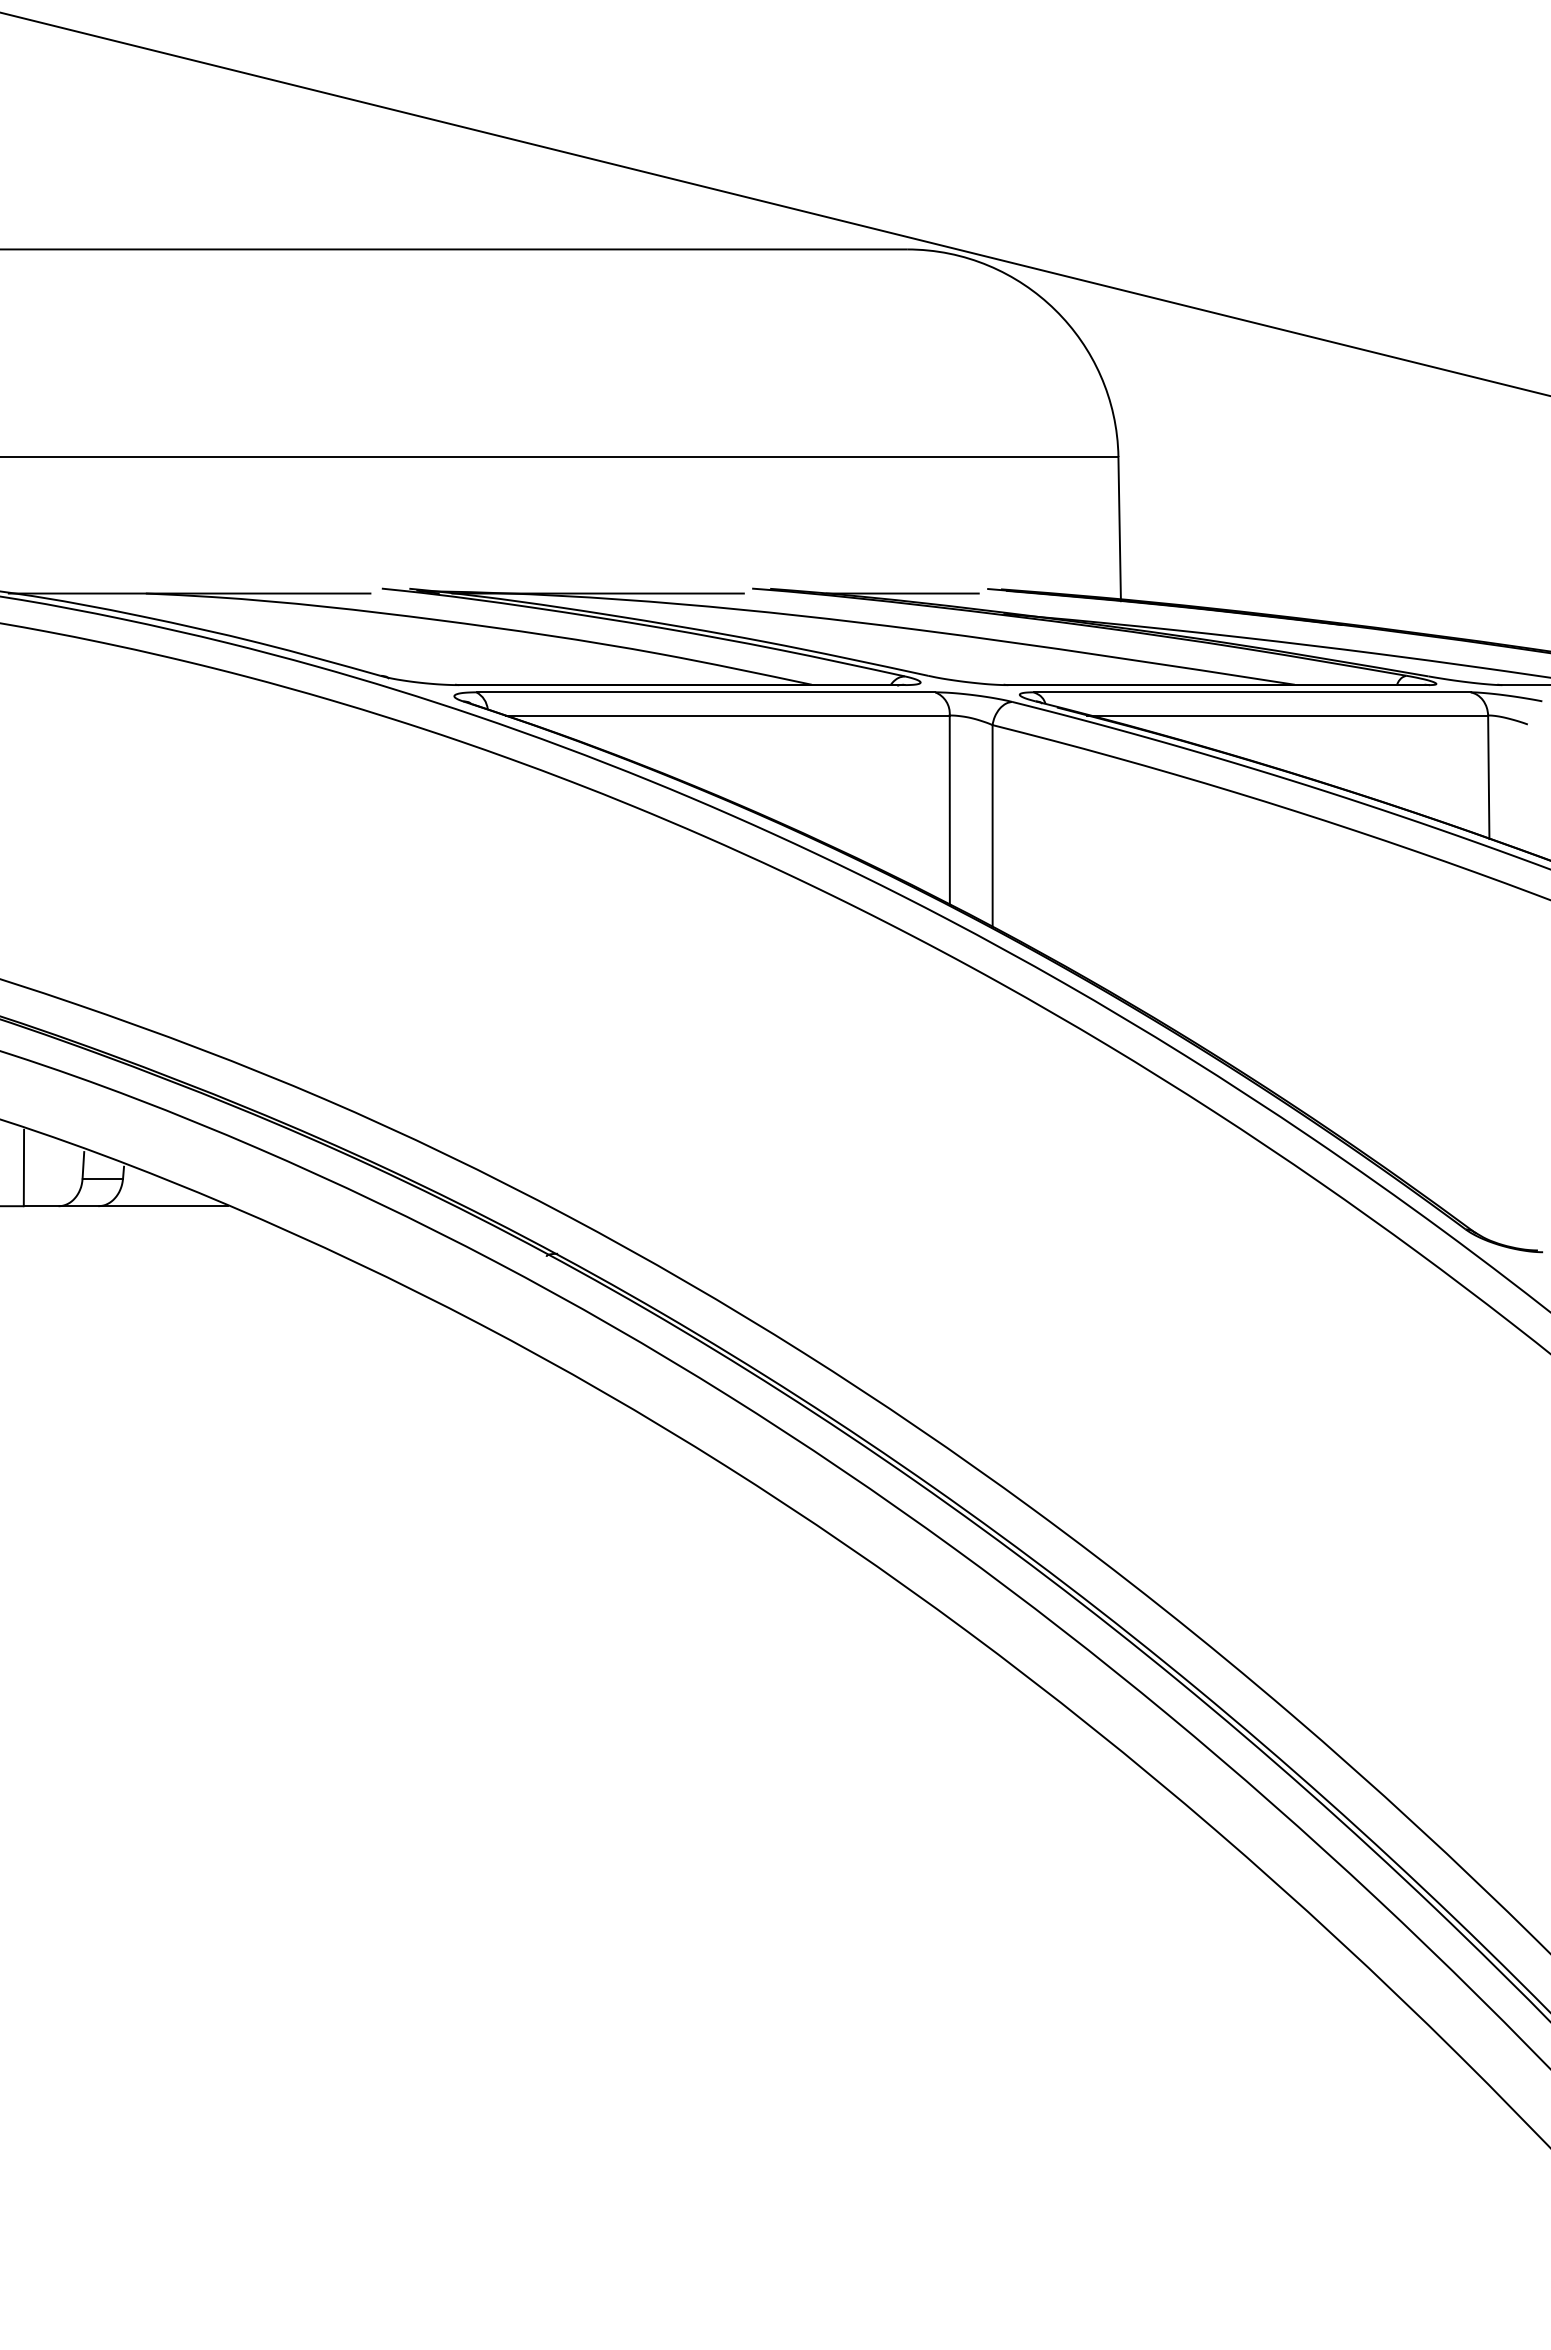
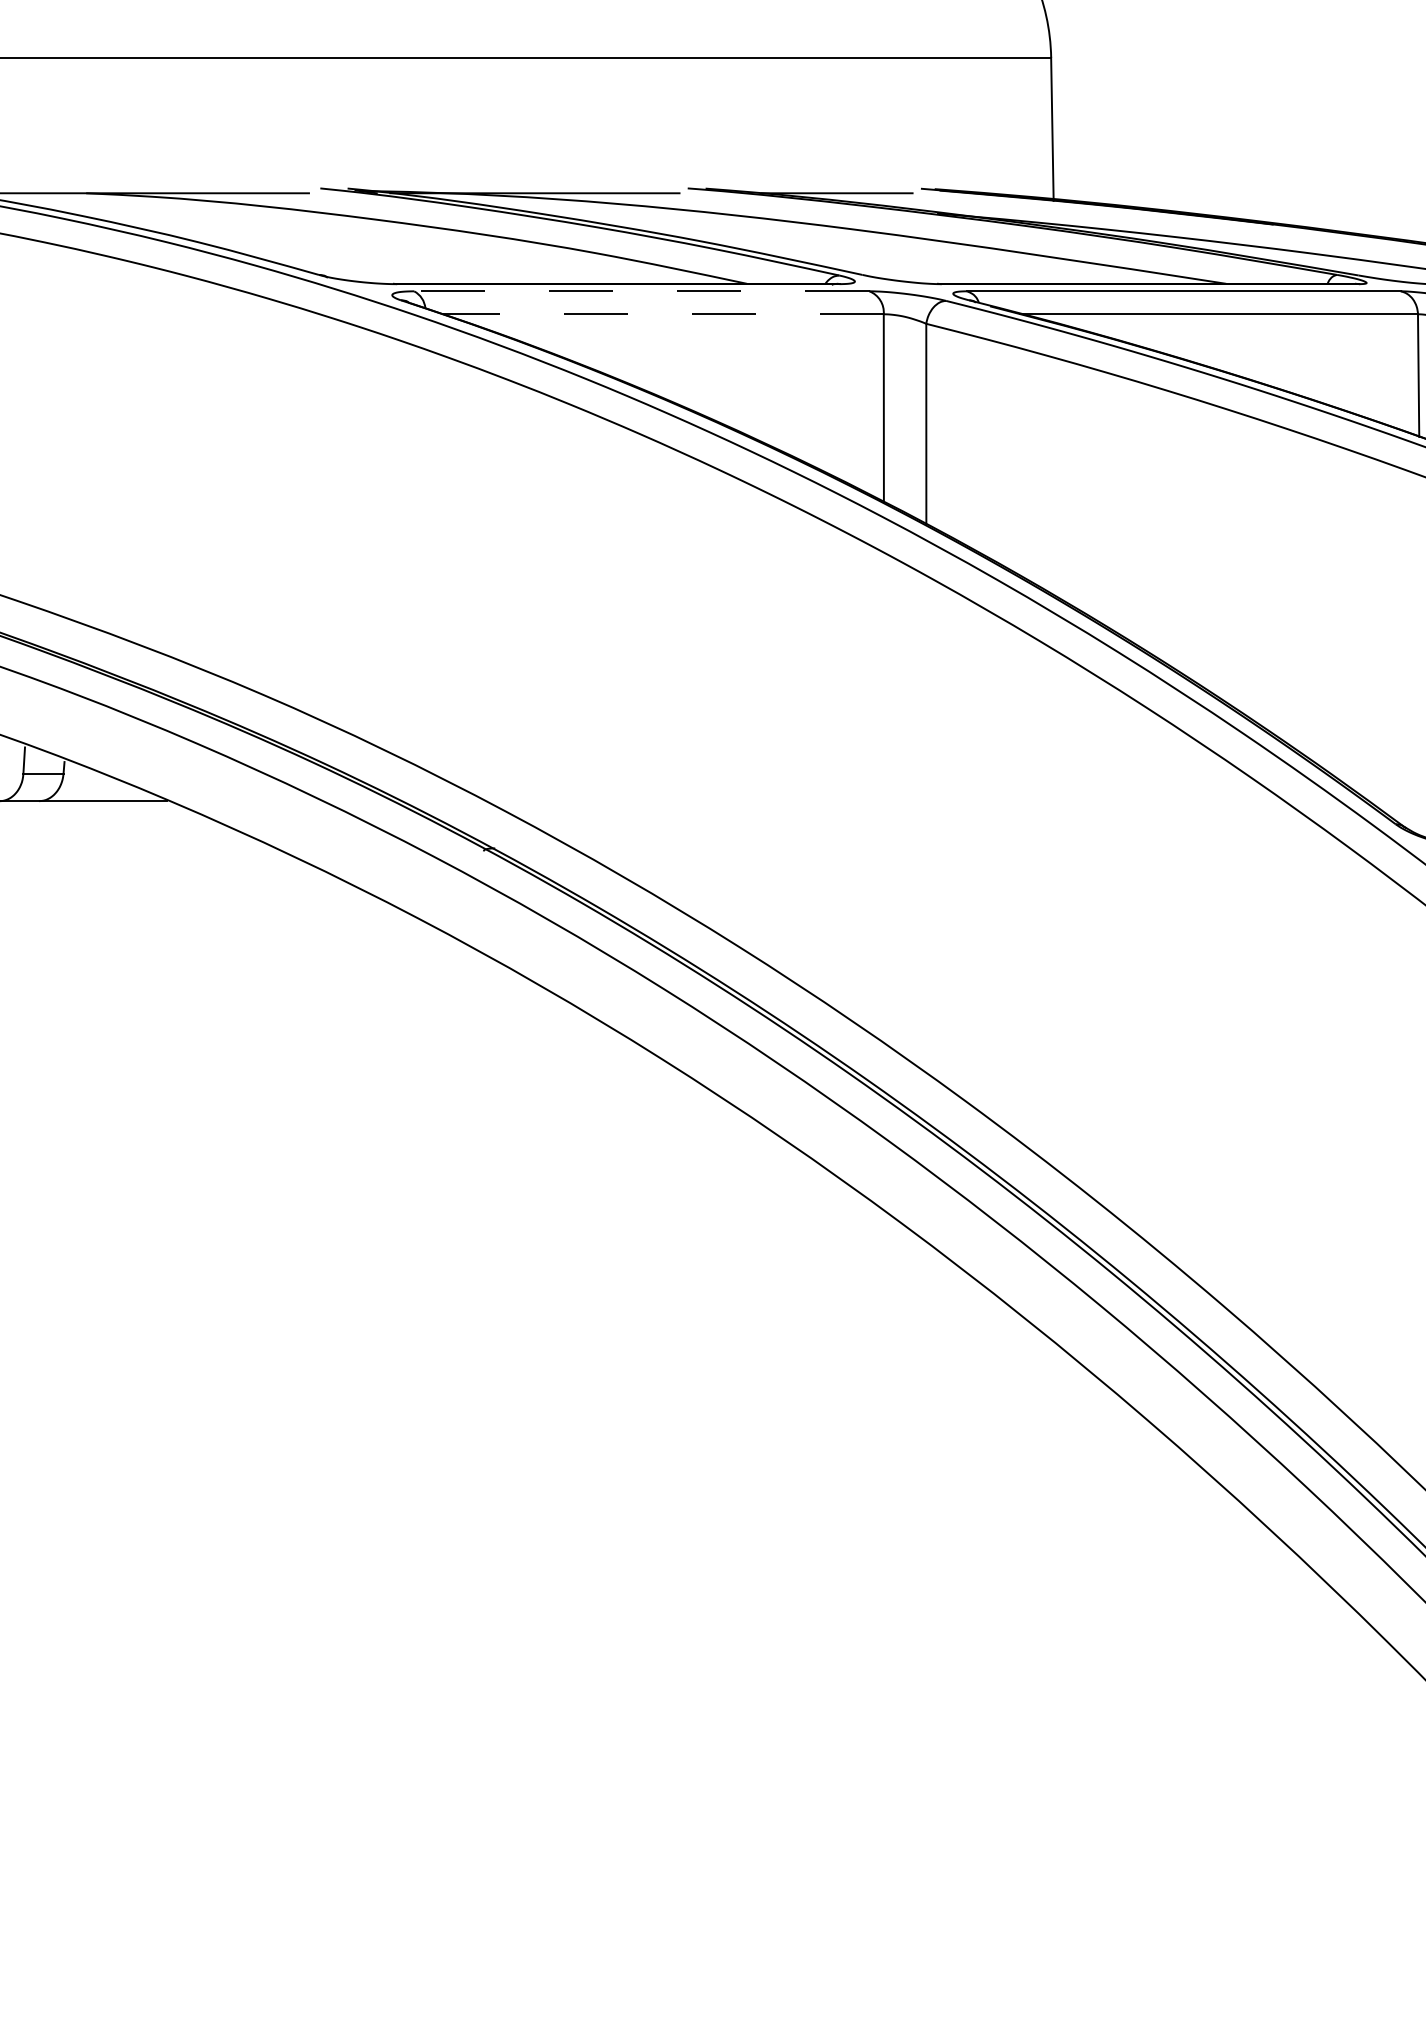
line: (705, 692) -> (641, 291), solid -> dashed
line: (727, 715) -> (663, 314), solid -> dashed

